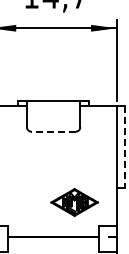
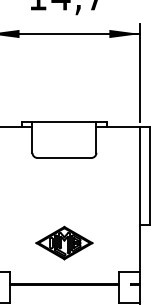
line: (53, 131) -> (64, 157), dashed -> solid
line: (124, 146) -> (149, 175), dashed -> solid
part: (74, 201) -> (64, 241), moved

